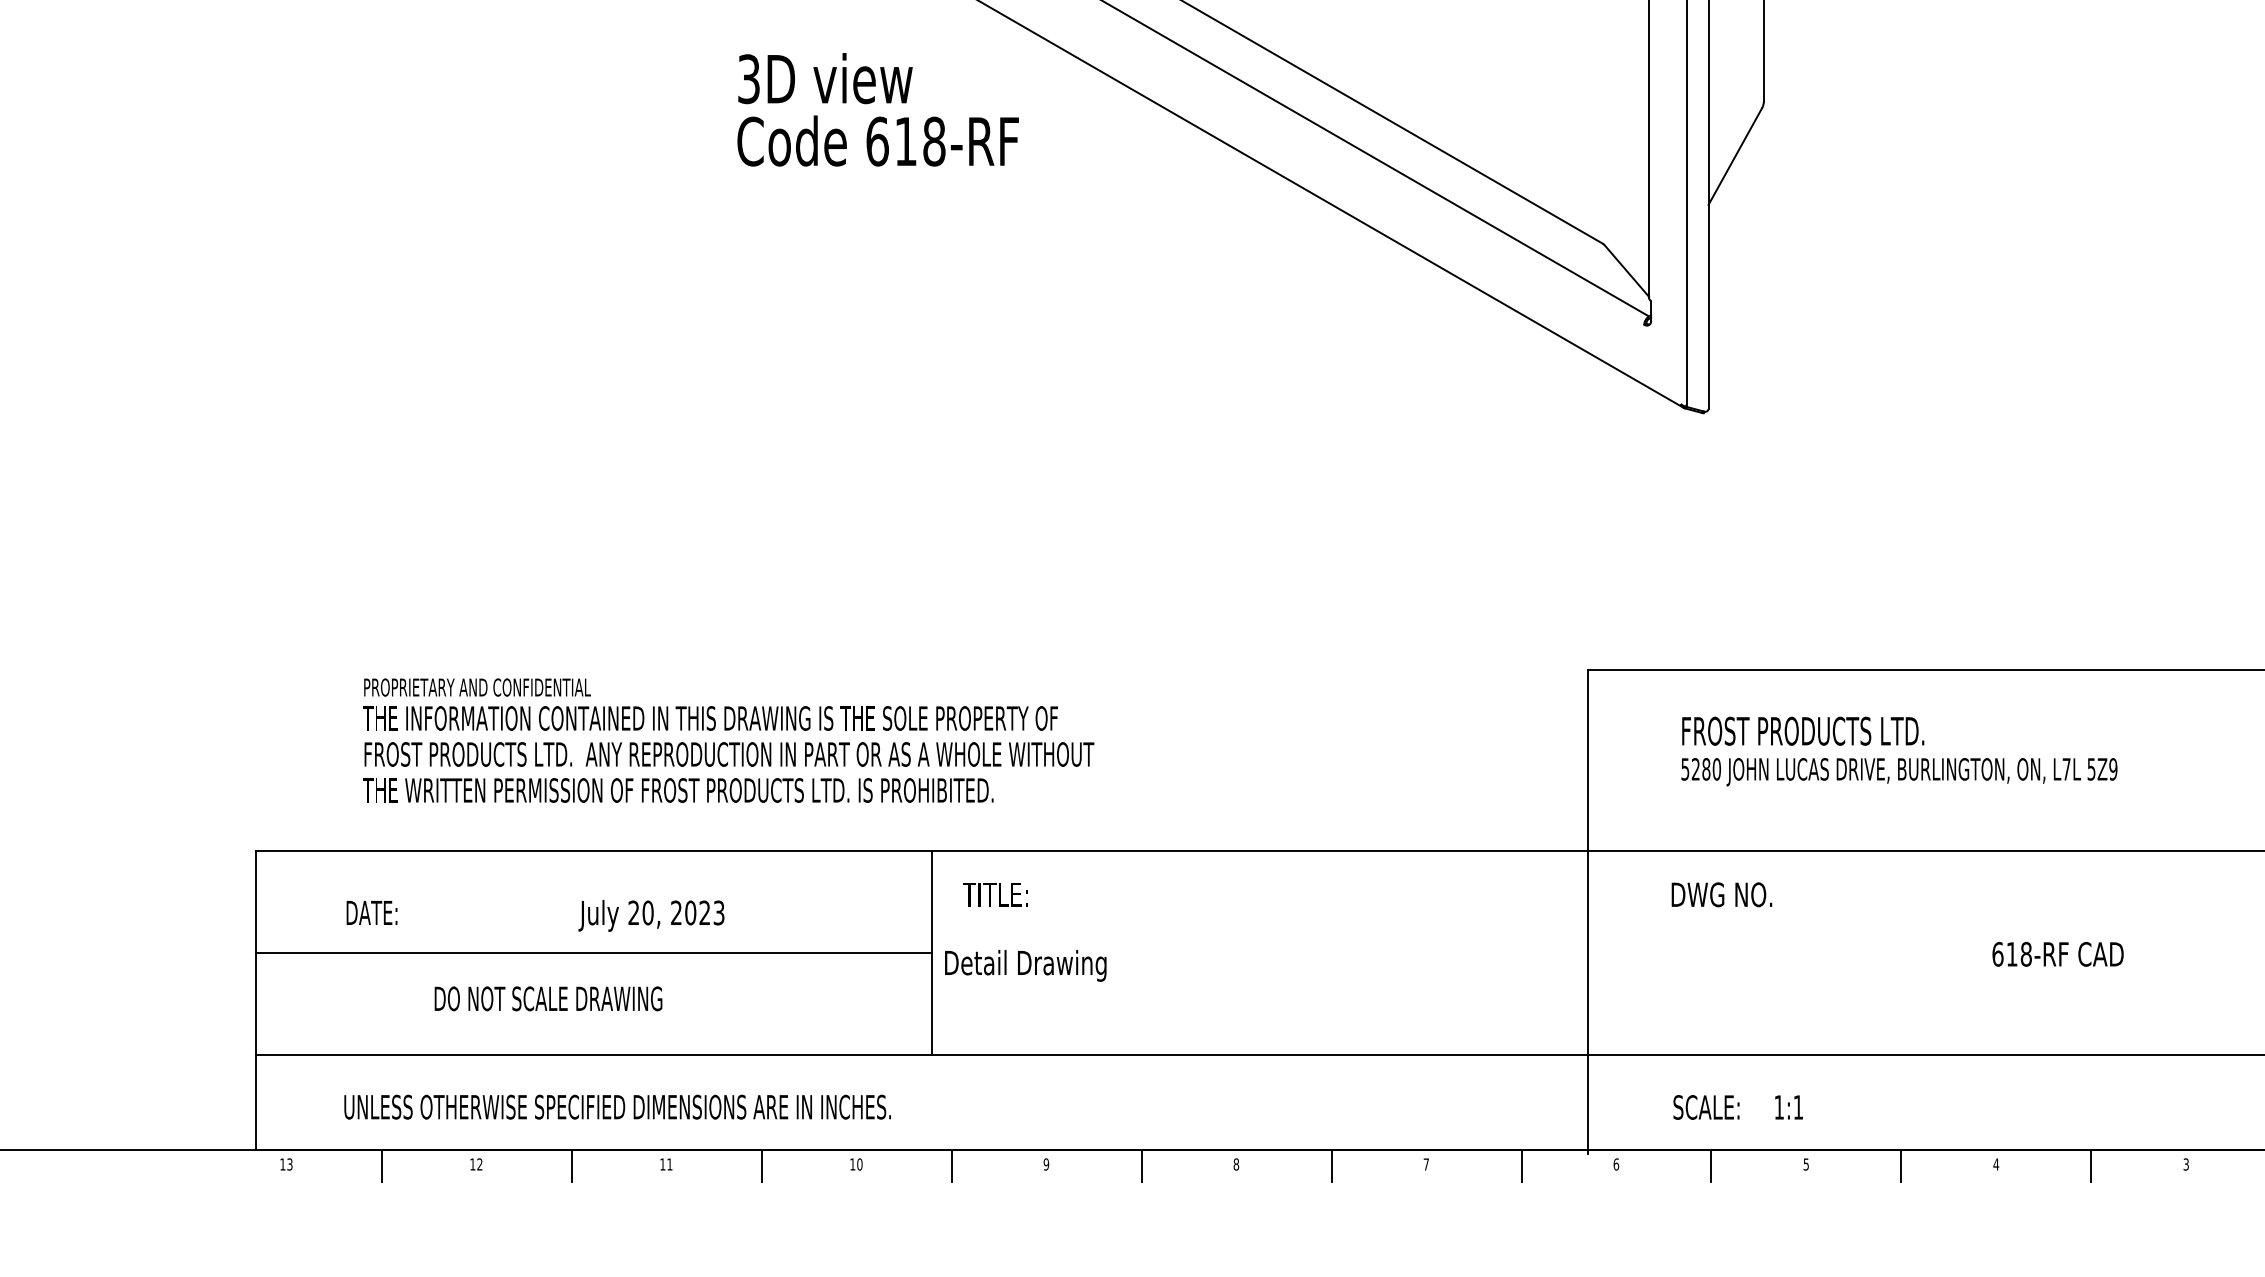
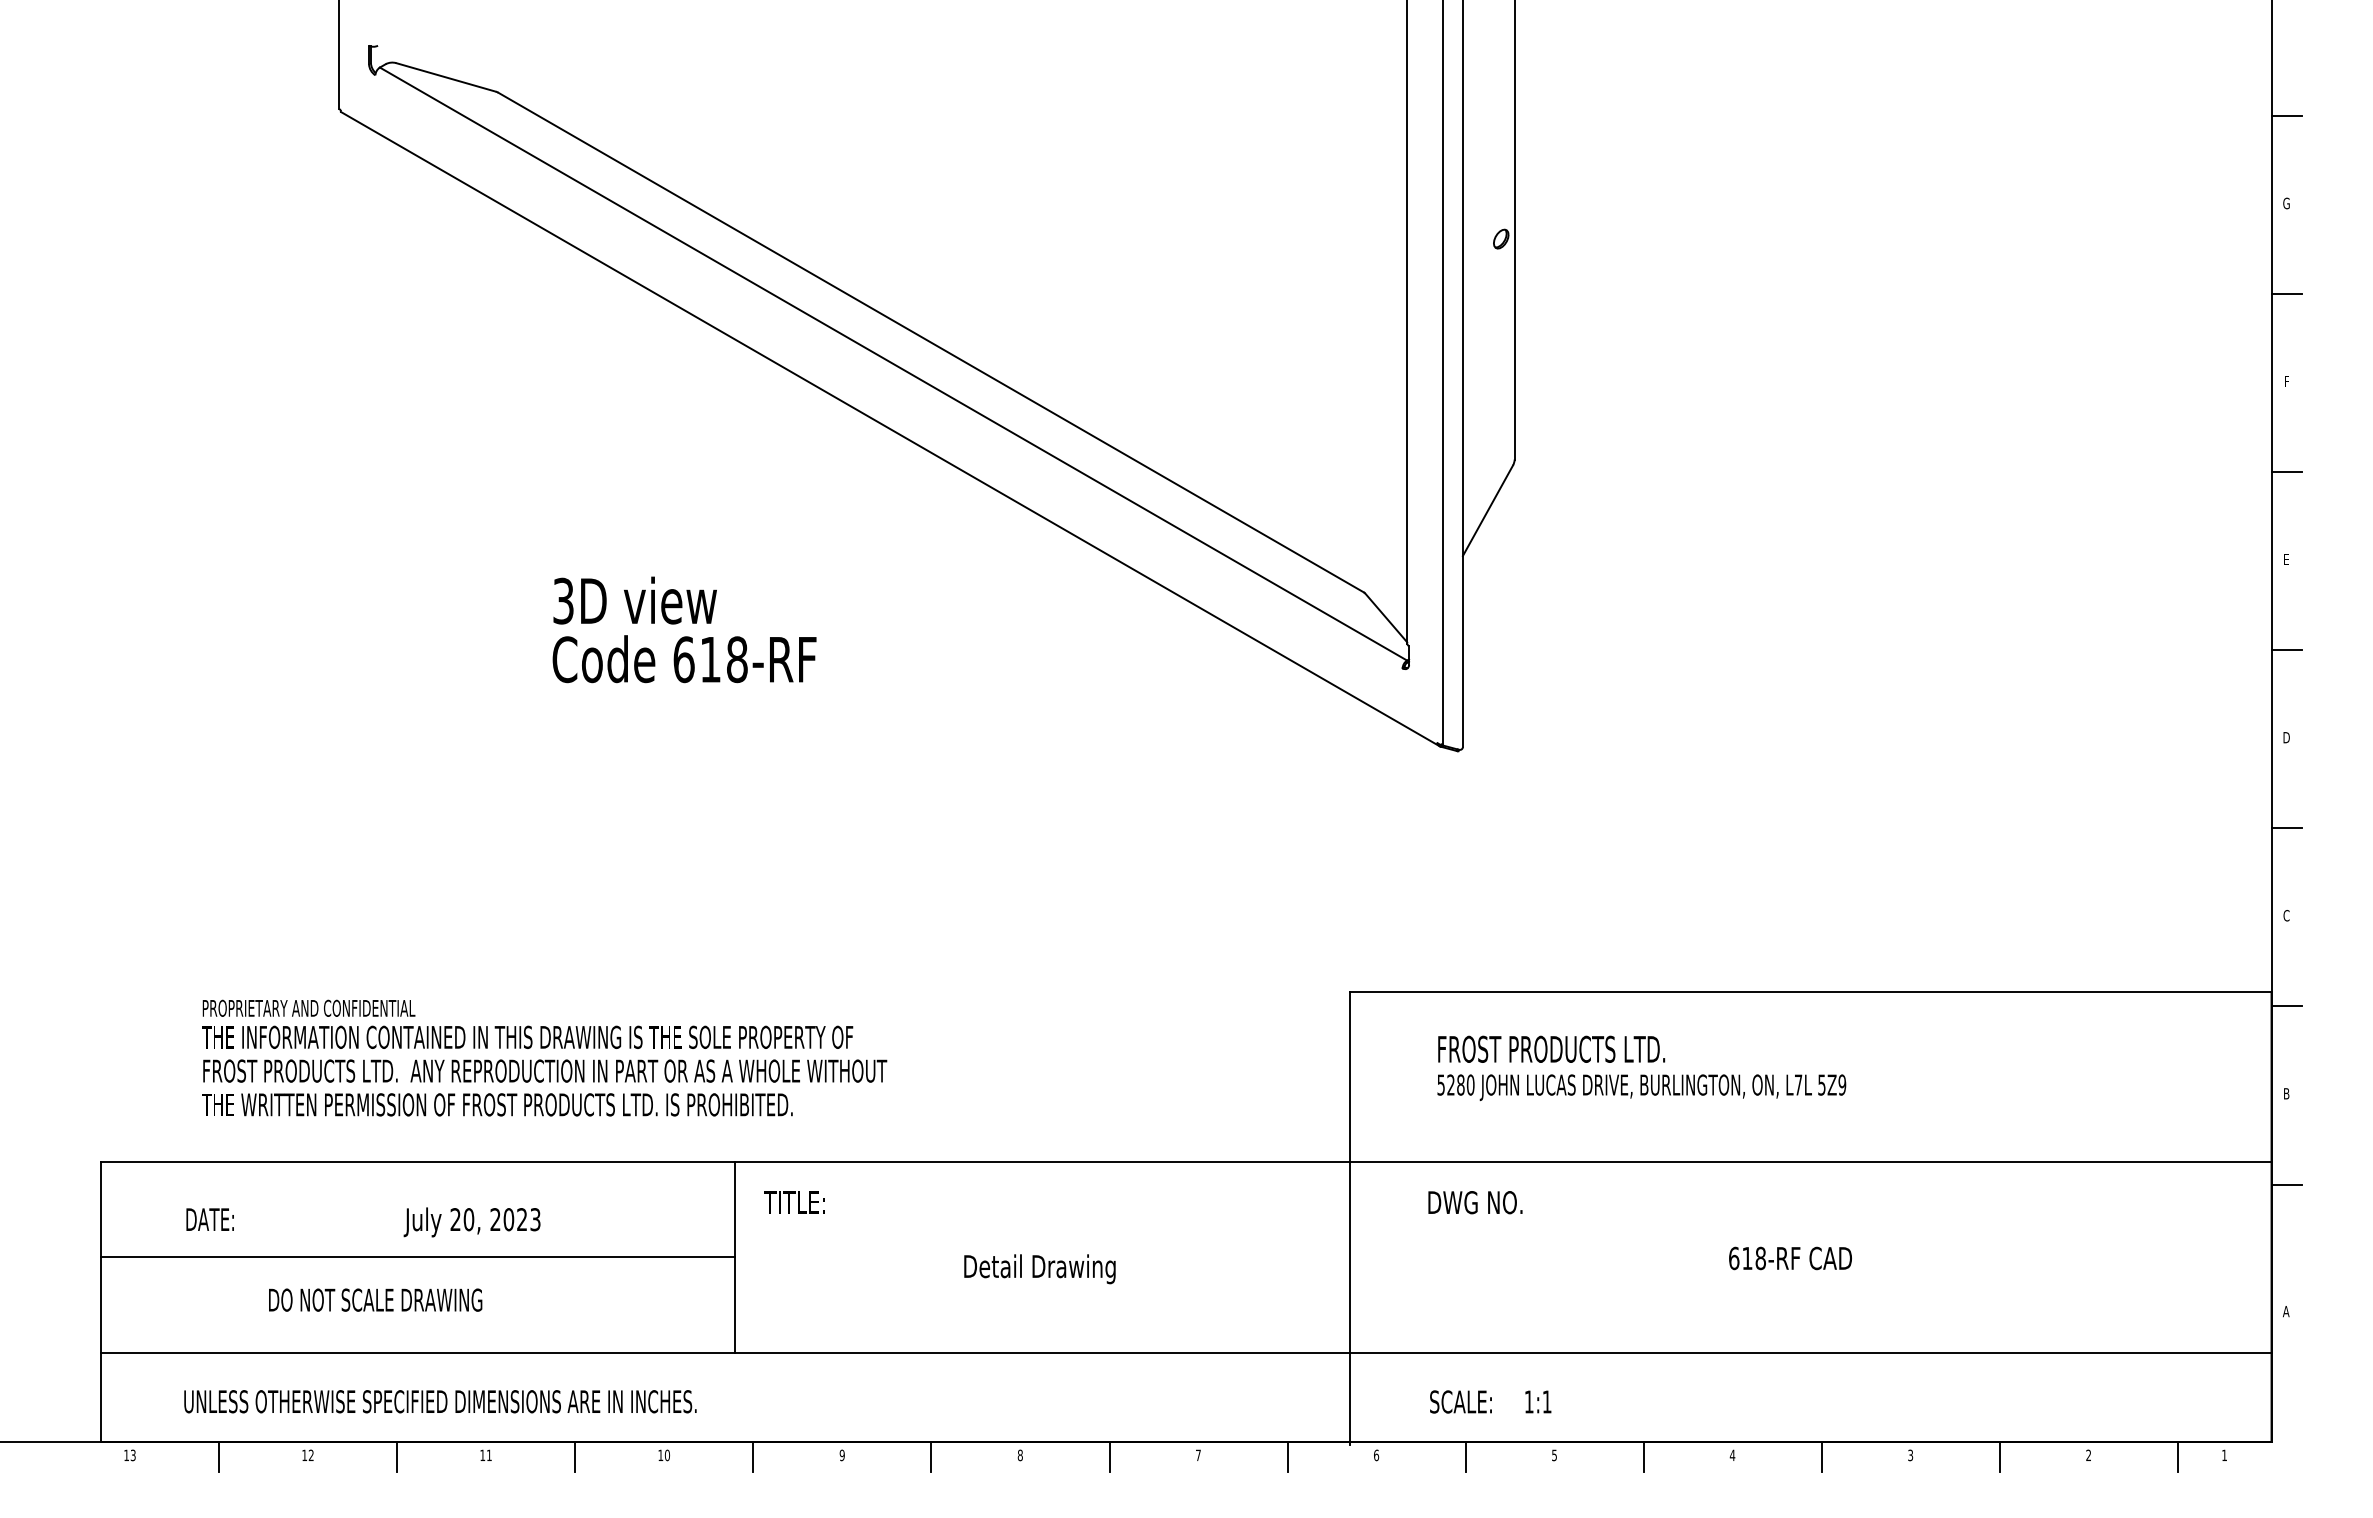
text: (878, 109) -> (684, 629), moved
text: (1025, 966) -> (1039, 1269), moved

